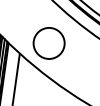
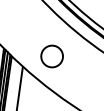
circle: (48, 43) -> (51, 56), size x0.7

